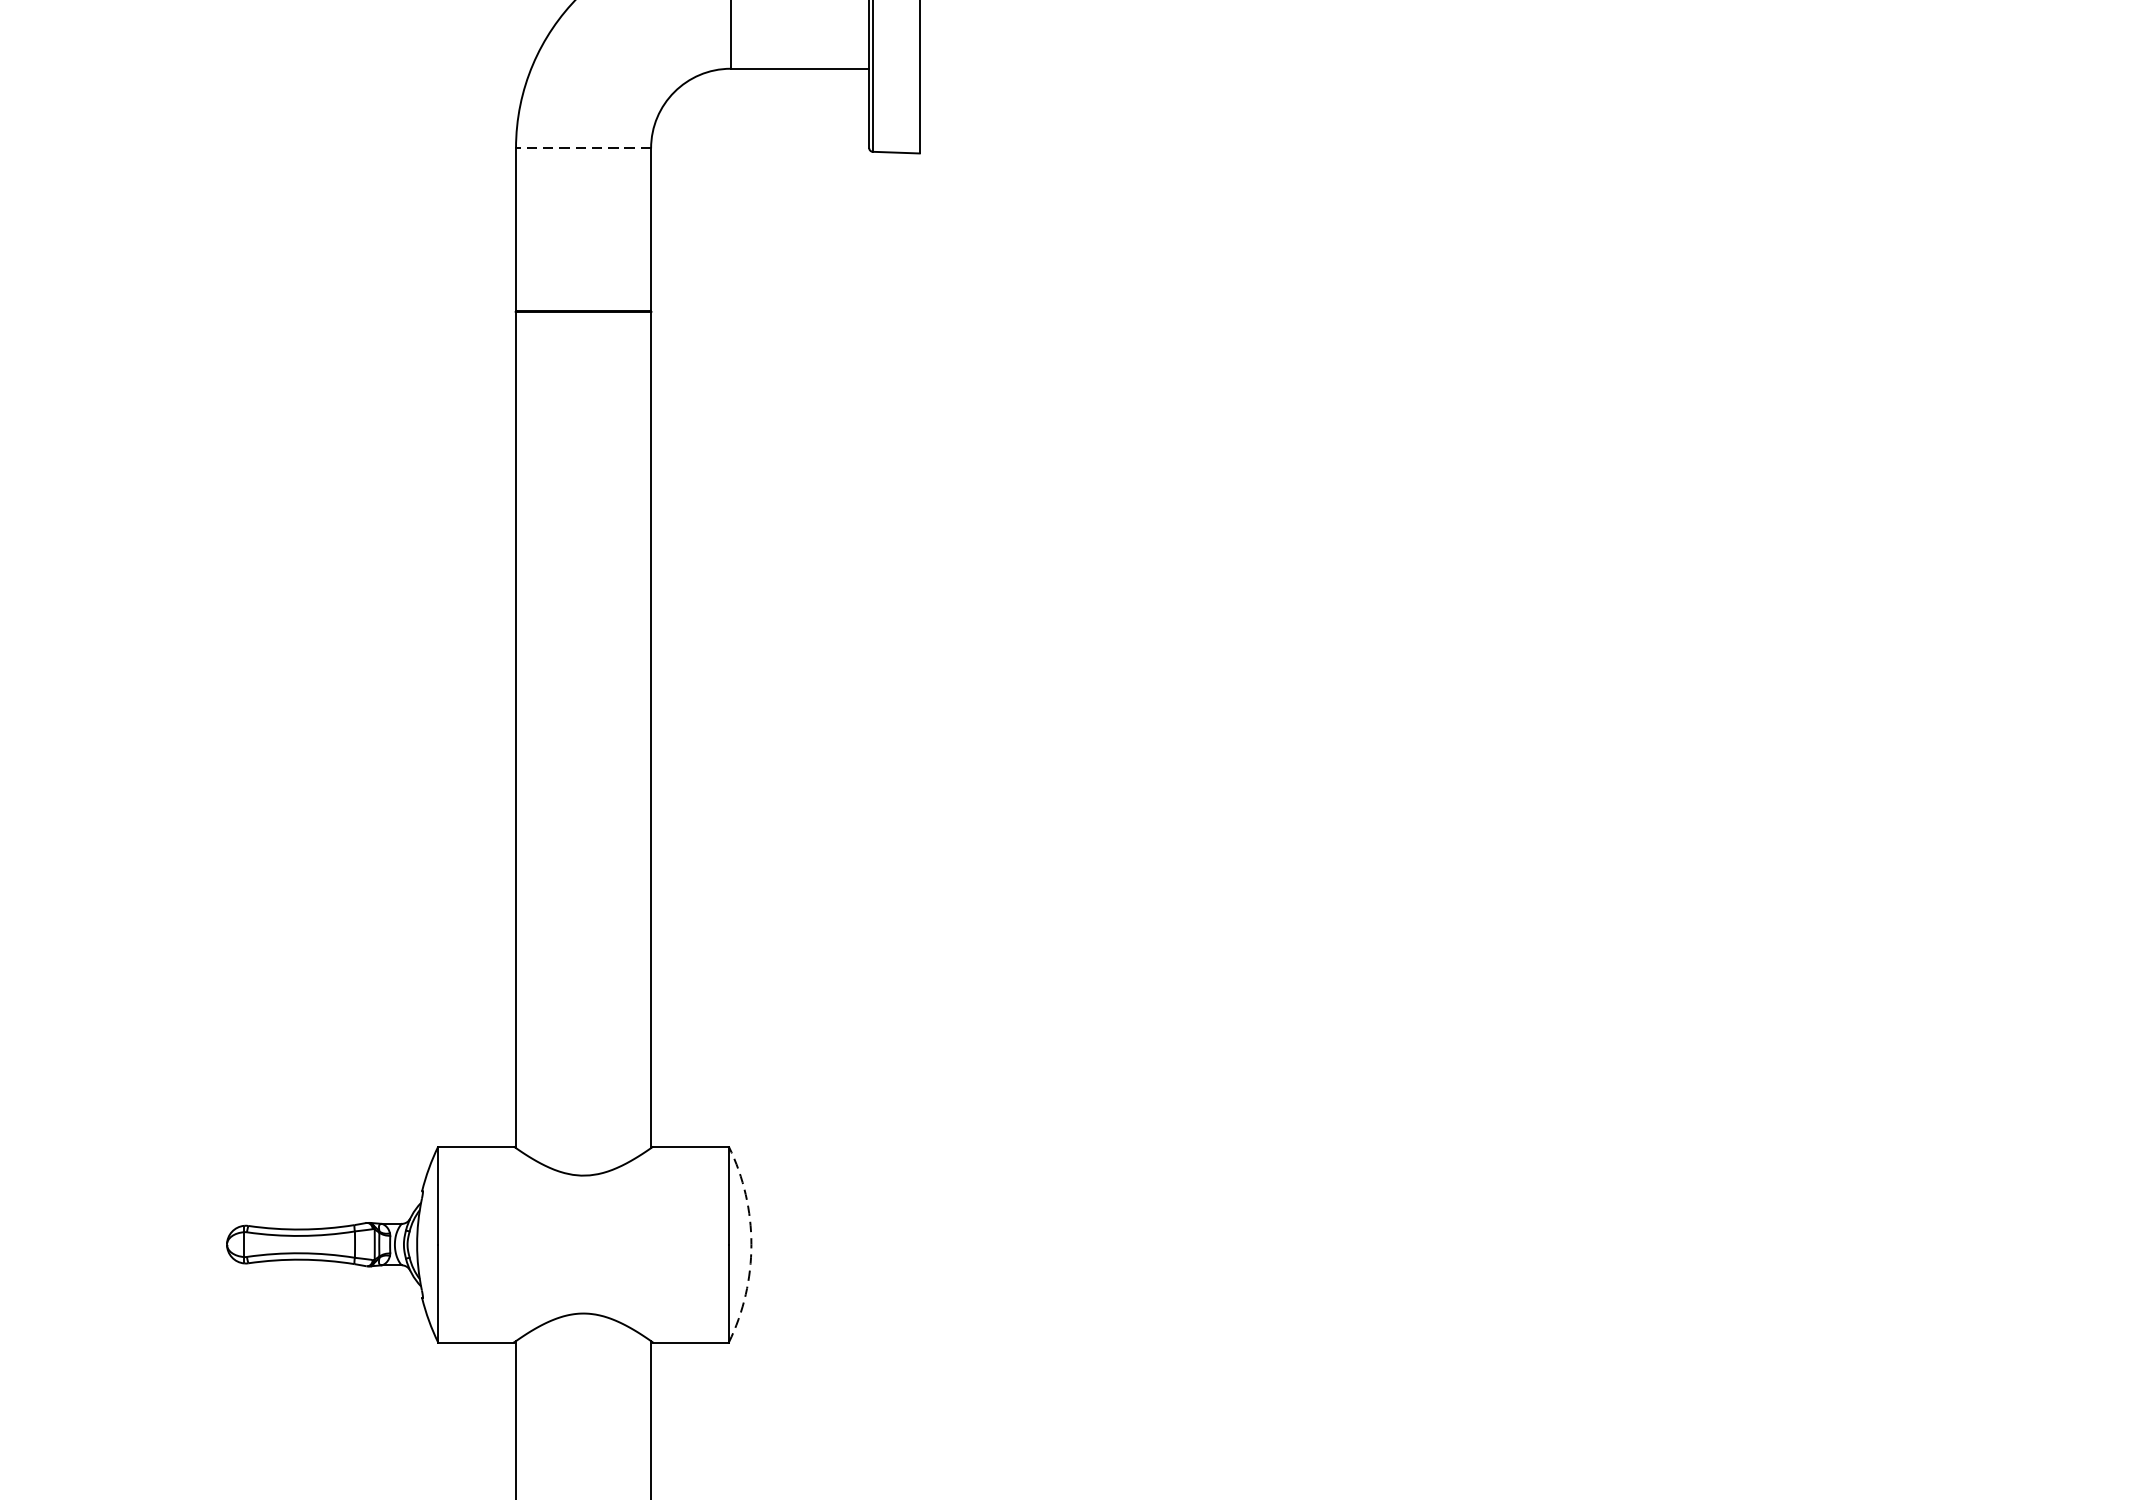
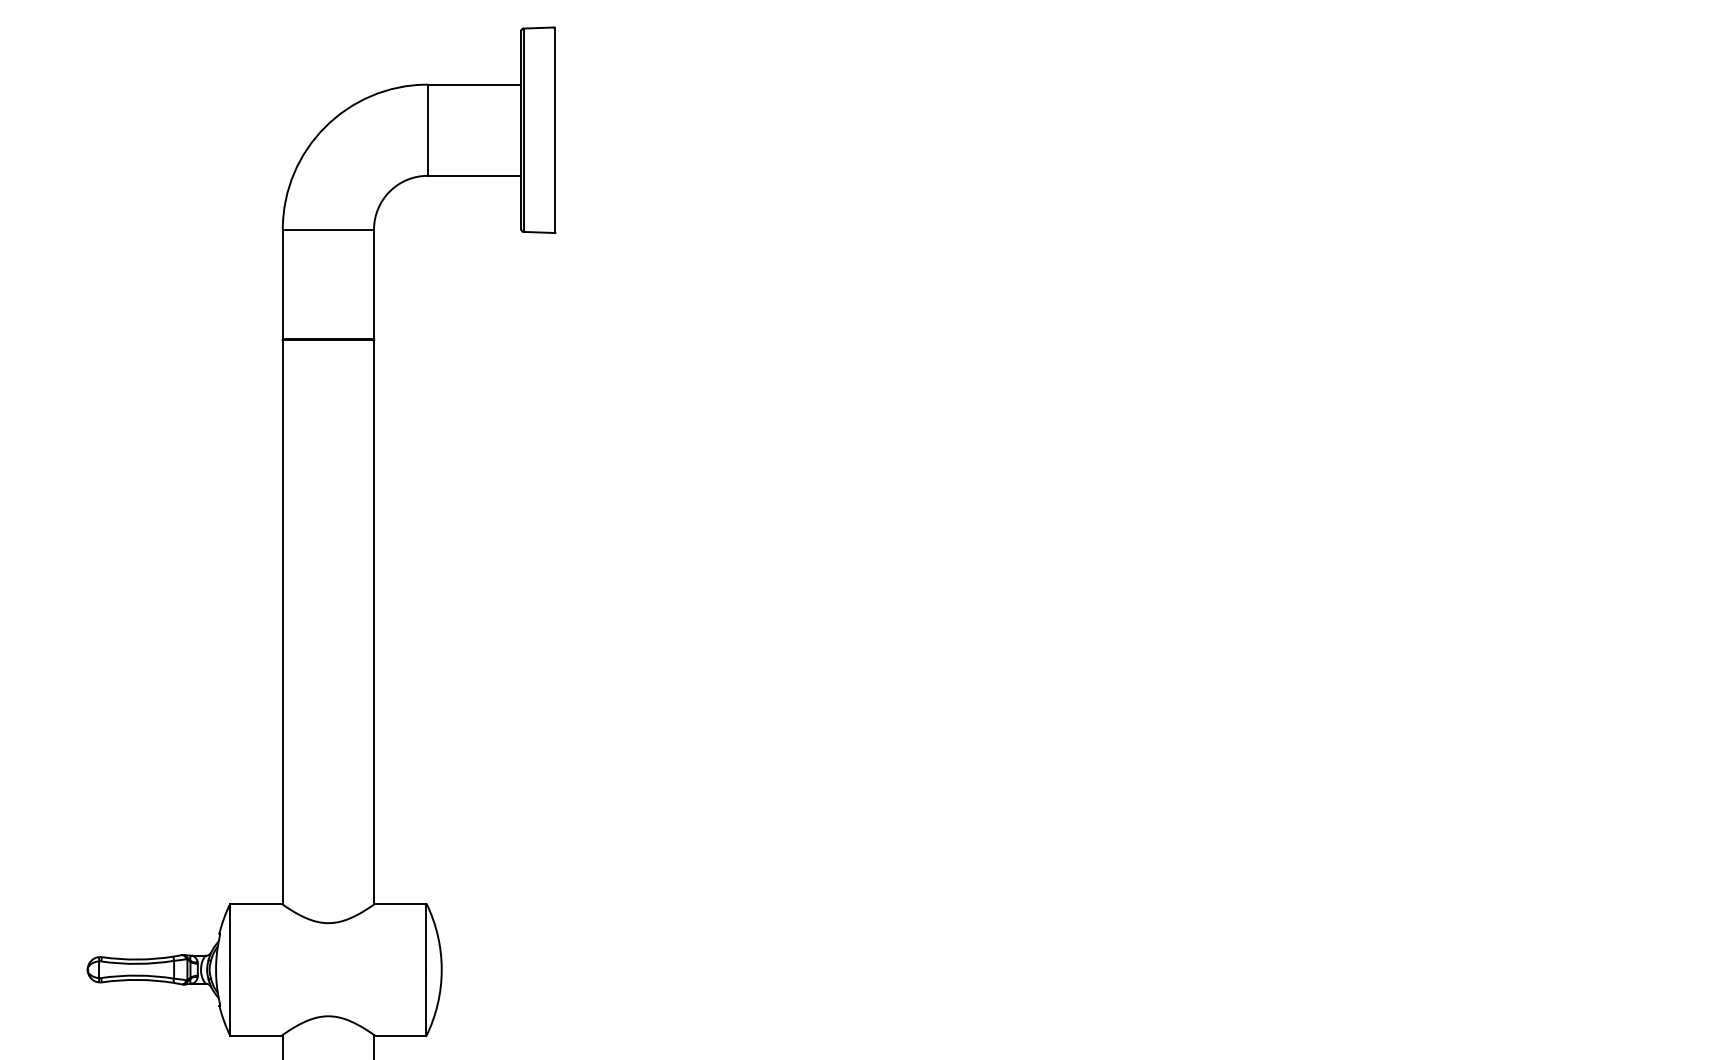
line: (583, 148) -> (328, 229), dashed -> solid
arc: (751, 1244) -> (441, 969), dashed -> solid

